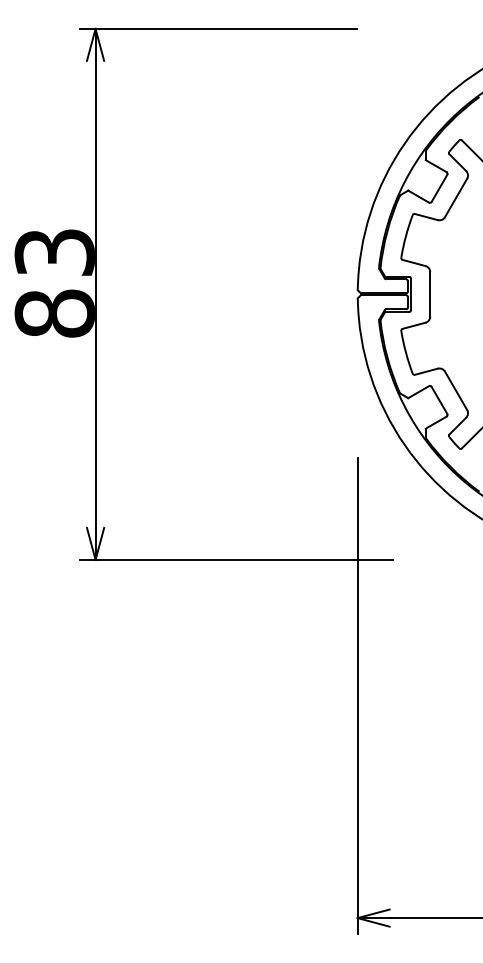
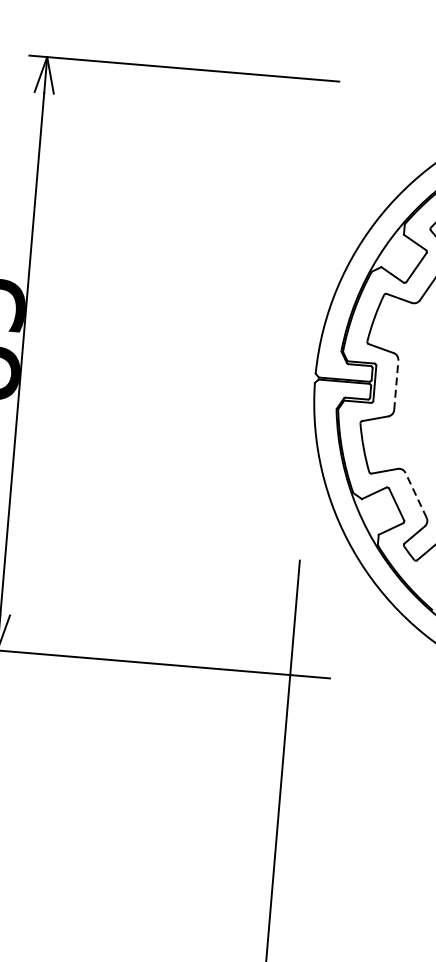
line: (430, 293) -> (396, 384), solid -> dashed
line: (455, 390) -> (415, 494), solid -> dashed

